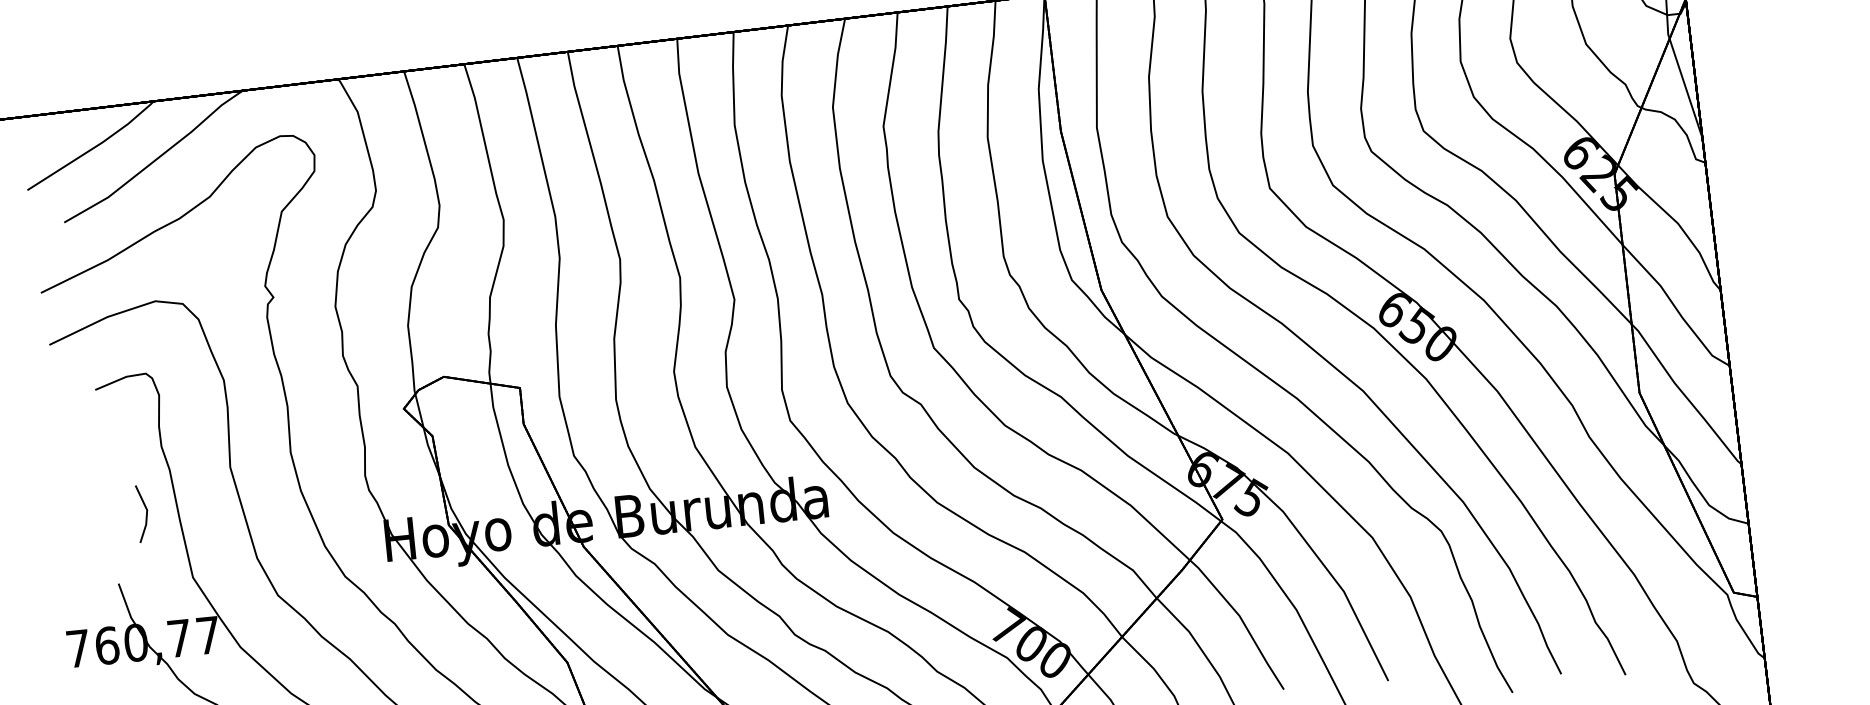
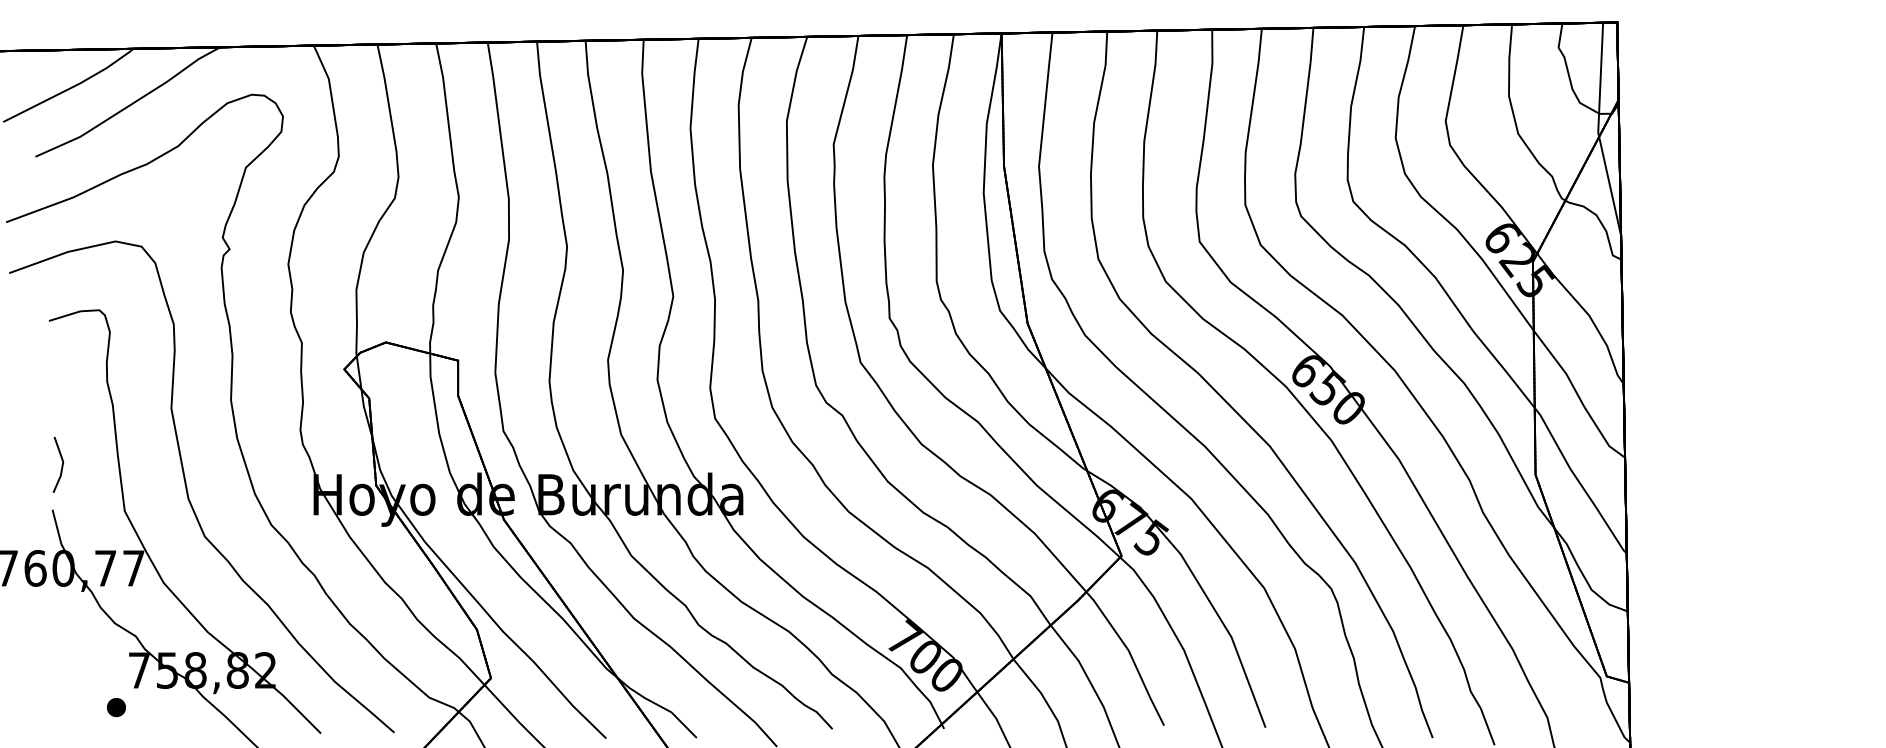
line: (145, 513) -> (61, 464), moved

